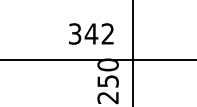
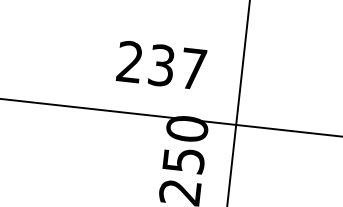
text: (91, 33) -> (161, 64), 342 -> 237

